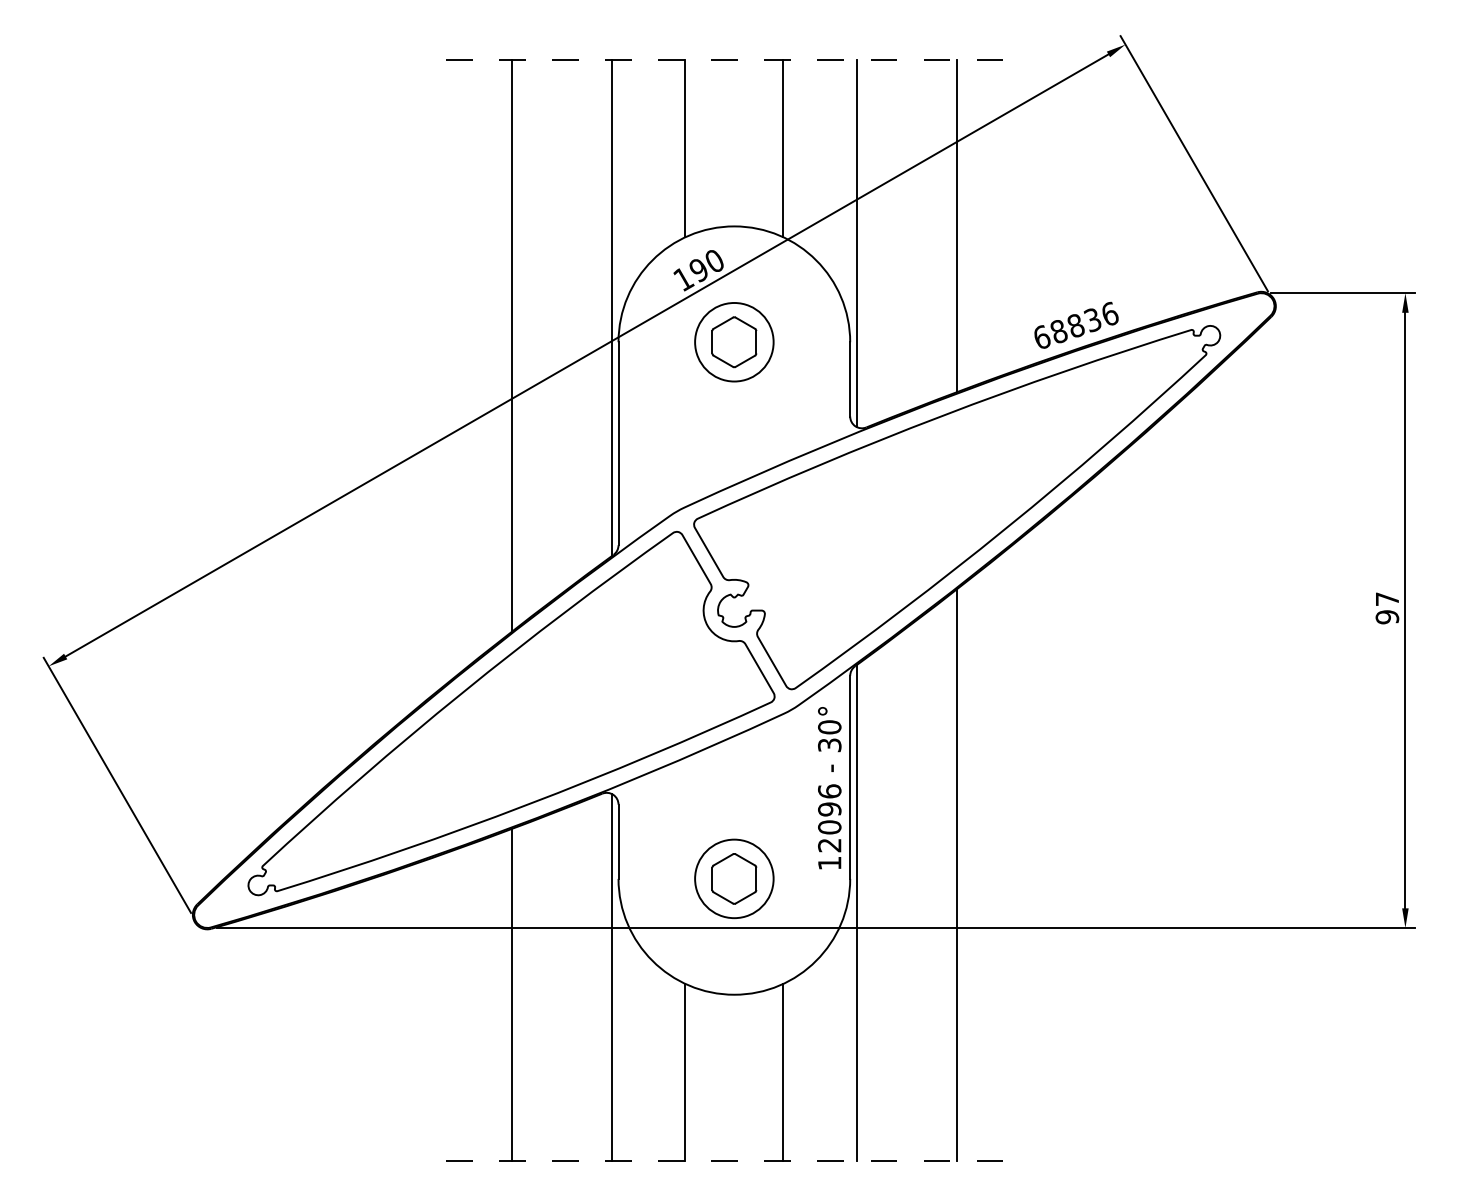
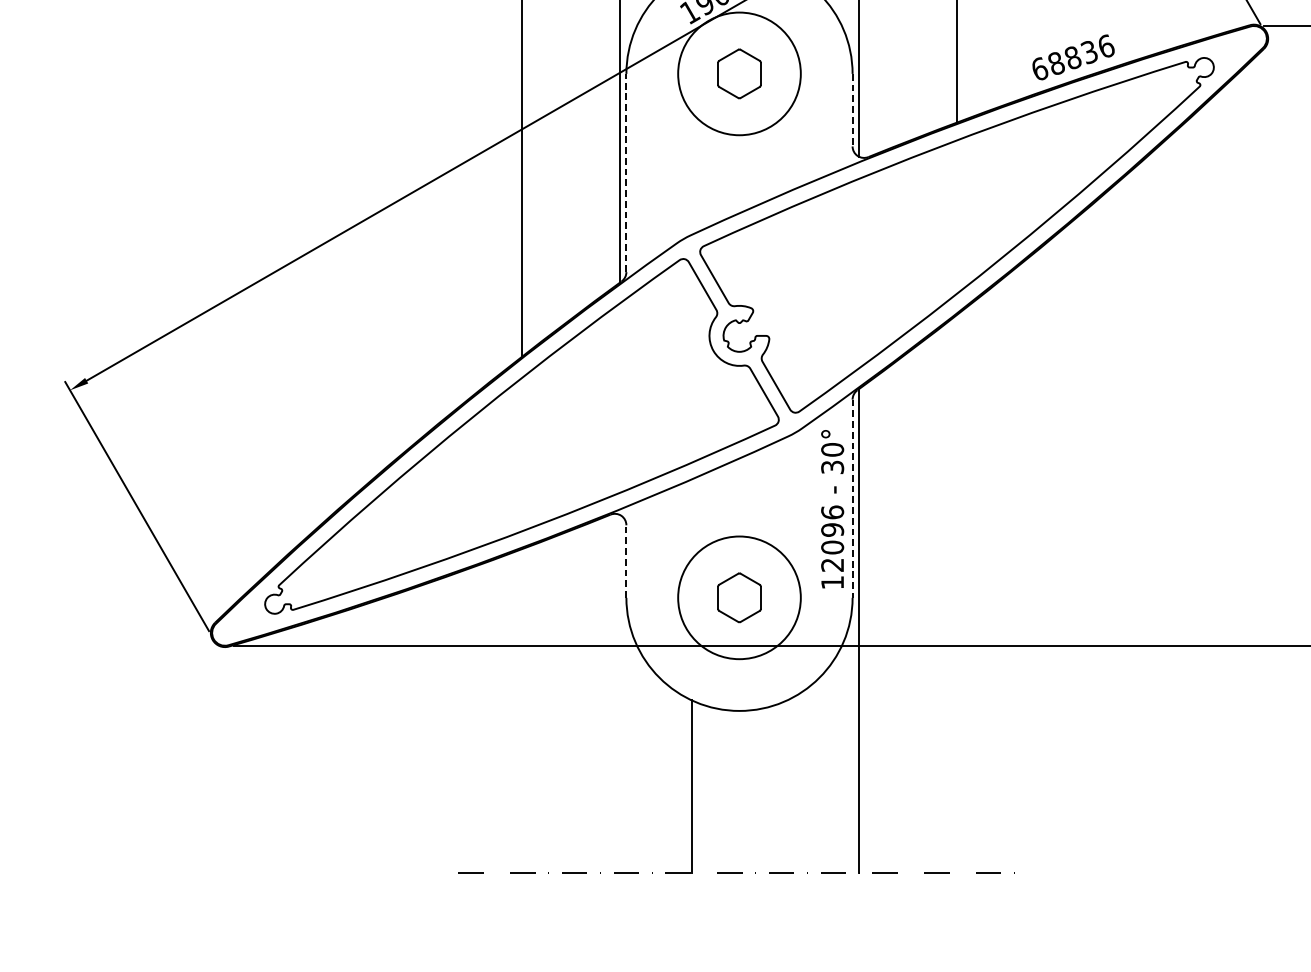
circle: (734, 342) -> (739, 74), size x1.6
line: (850, 379) -> (852, 110), solid -> dashed
line: (618, 443) -> (626, 172), solid -> dashed
line: (850, 777) -> (852, 498), solid -> dashed
line: (618, 841) -> (626, 561), solid -> dashed
line: (956, 874) -> (956, 593), removed
circle: (734, 878) -> (739, 597), size x1.6
line: (611, 976) -> (619, 693), removed
line: (511, 994) -> (521, 710), removed
line: (783, 1071) -> (787, 785), removed

